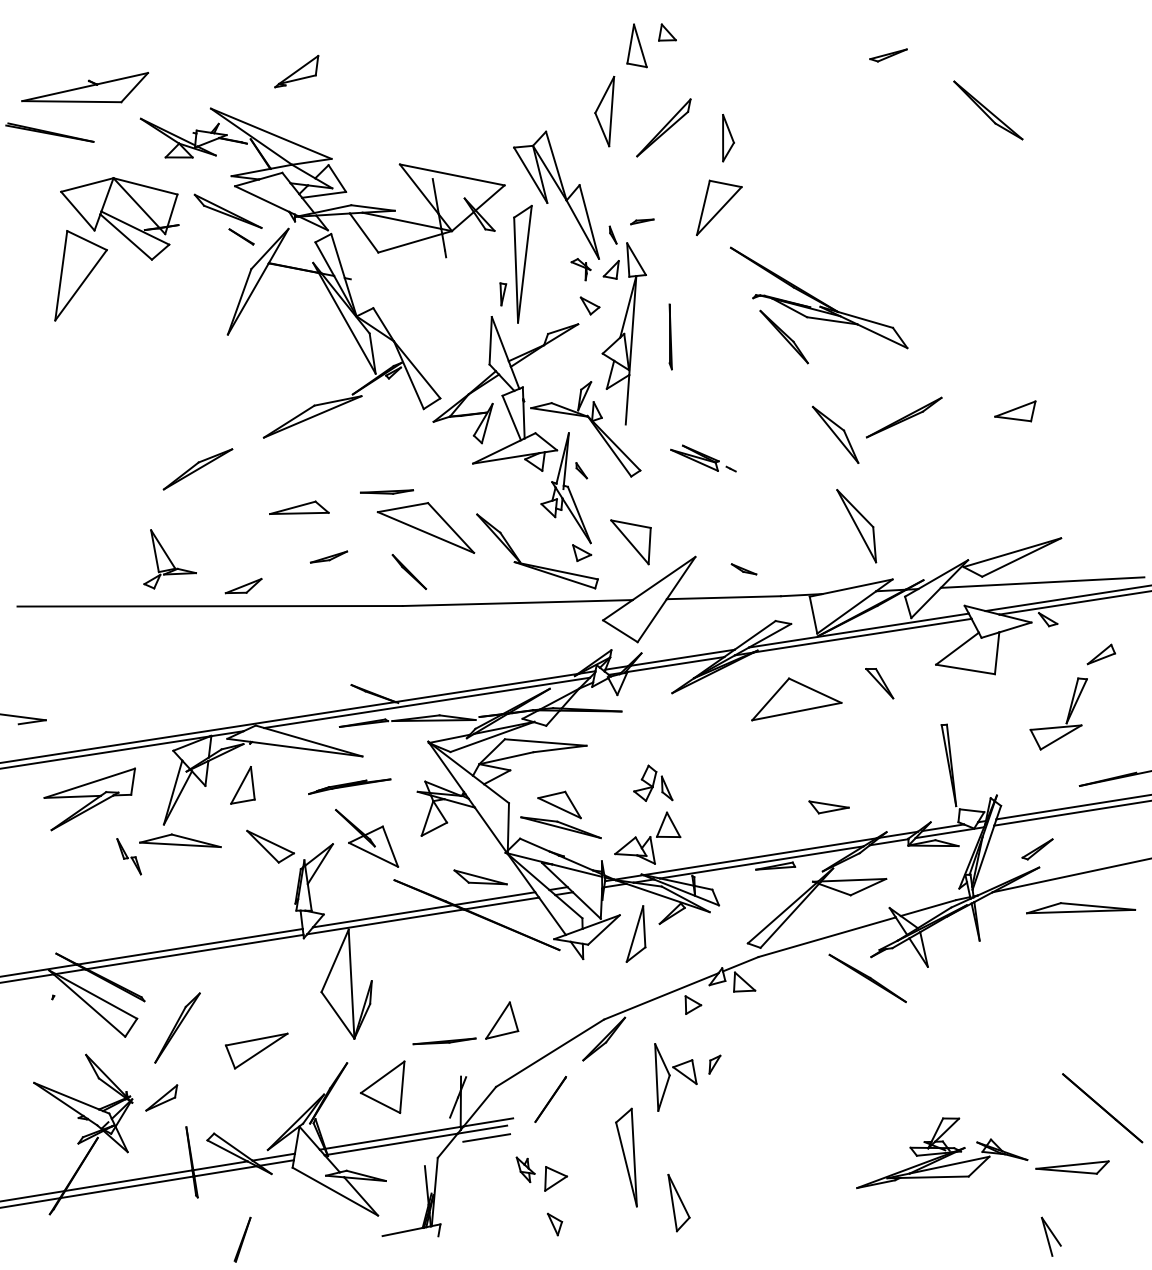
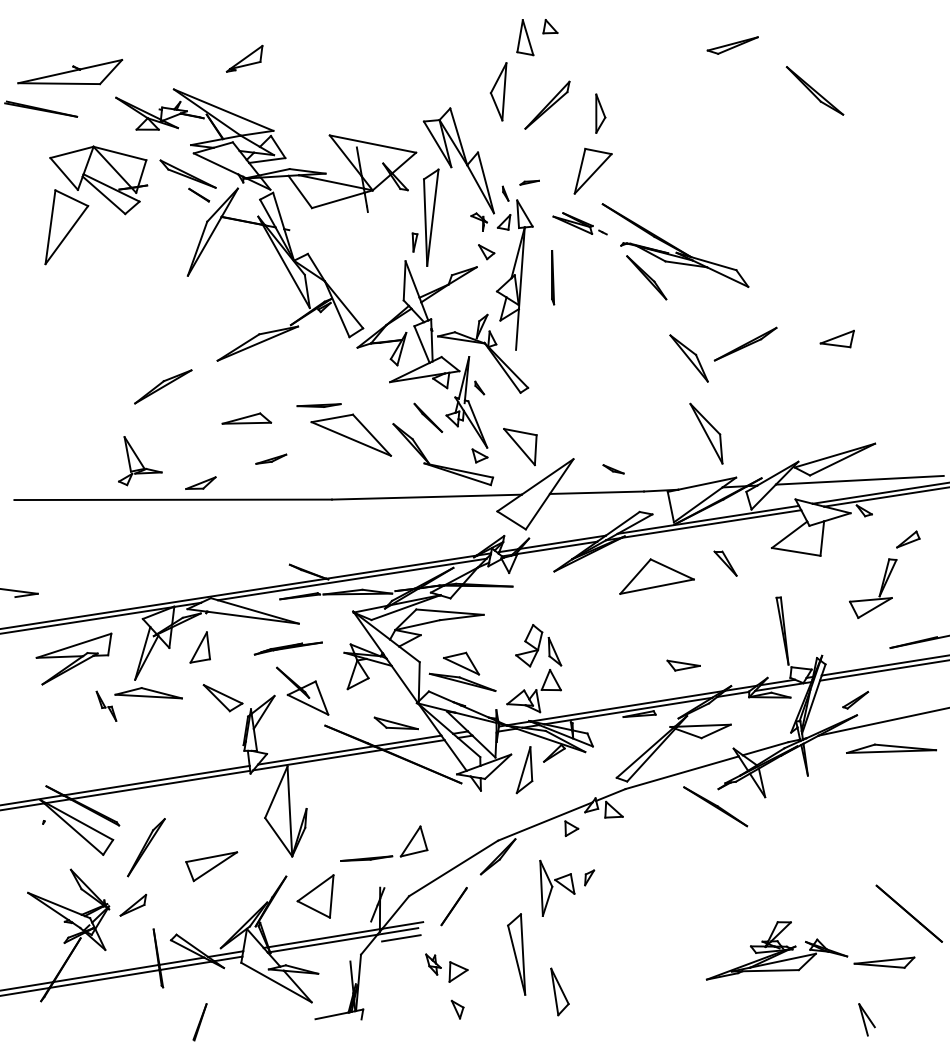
part: (888, 55) -> (732, 45), size x1.67
part: (703, 458) -> (580, 223), moved
line: (409, 571) -> (428, 417), moved
part: (653, 783) -> (538, 645), size x1.43

